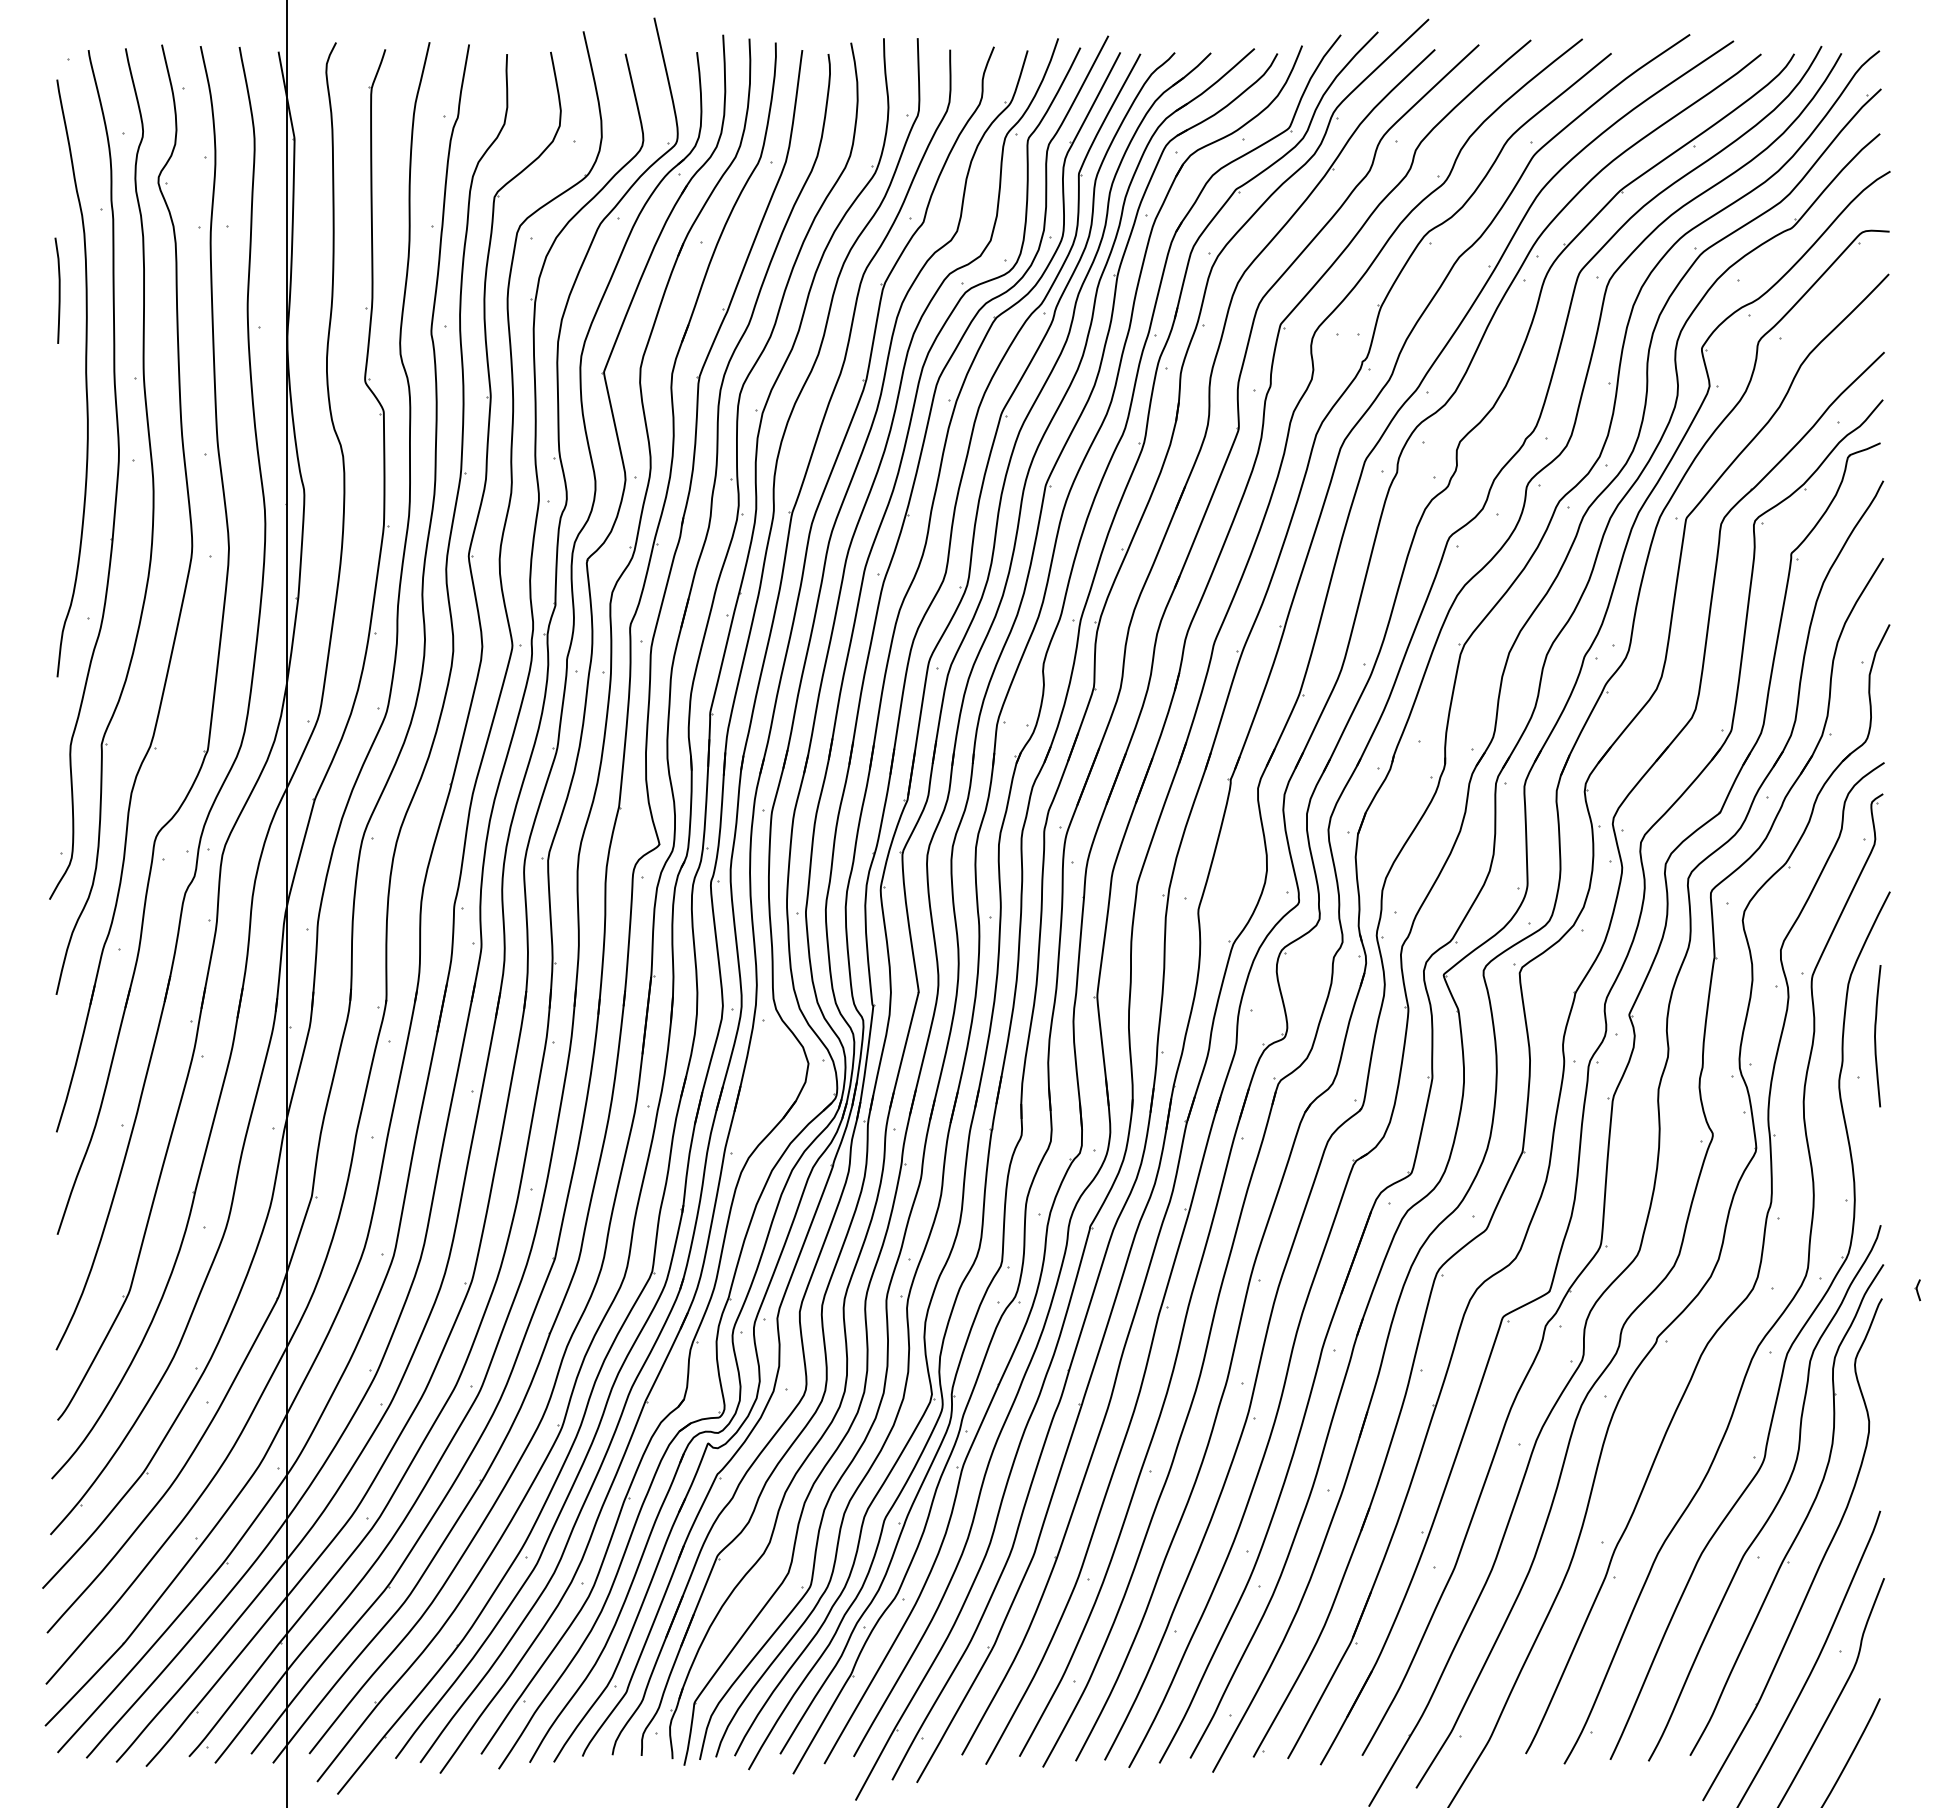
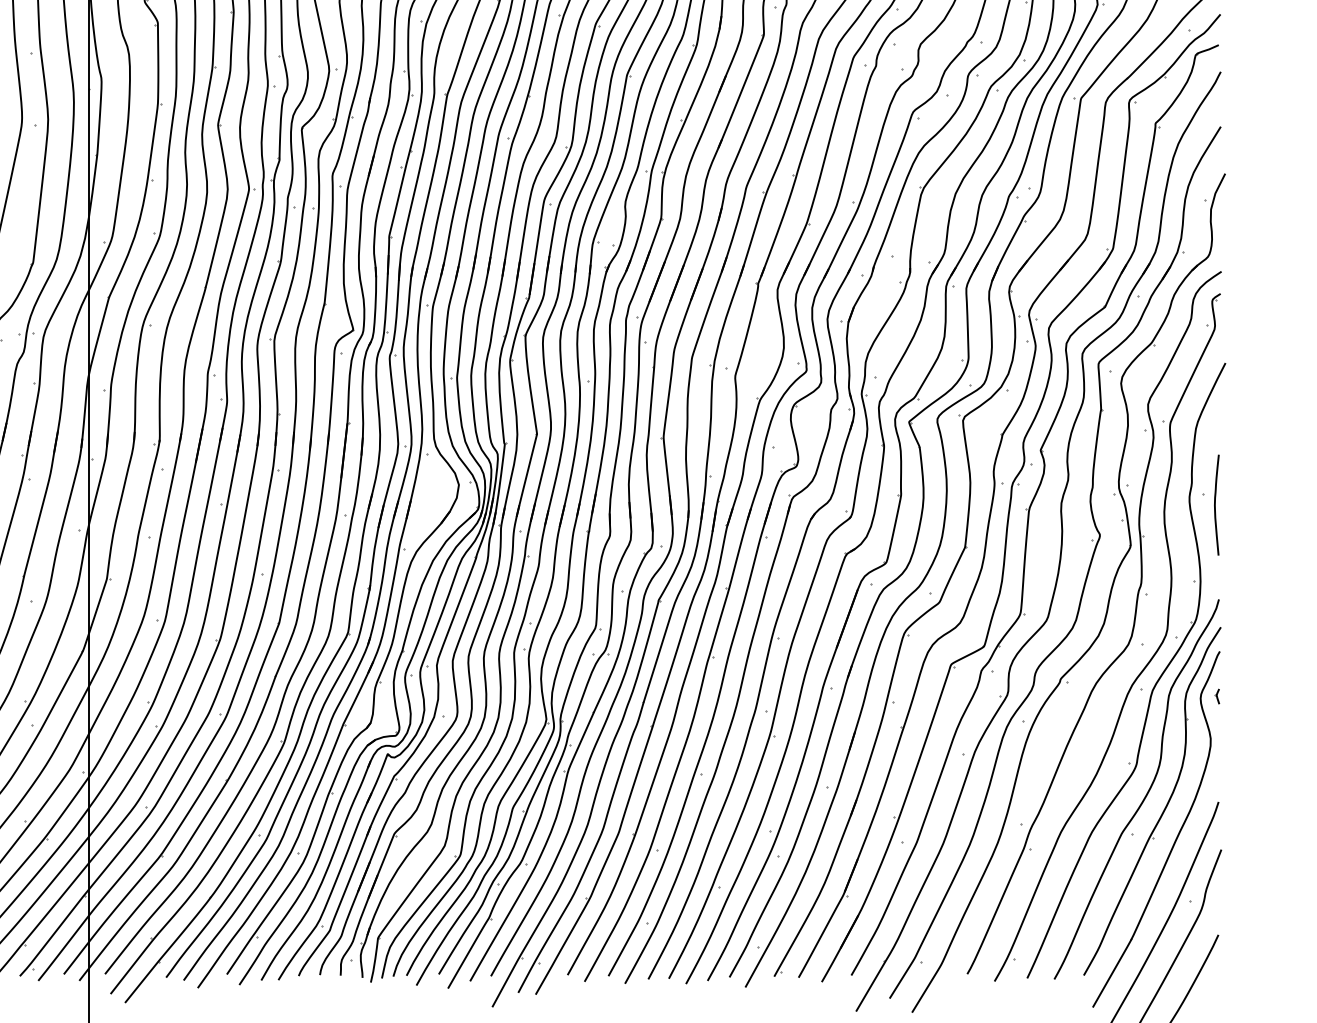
curve: (1875, 1036) -> (1215, 505), moved
part: (1917, 1290) -> (1217, 696), moved

